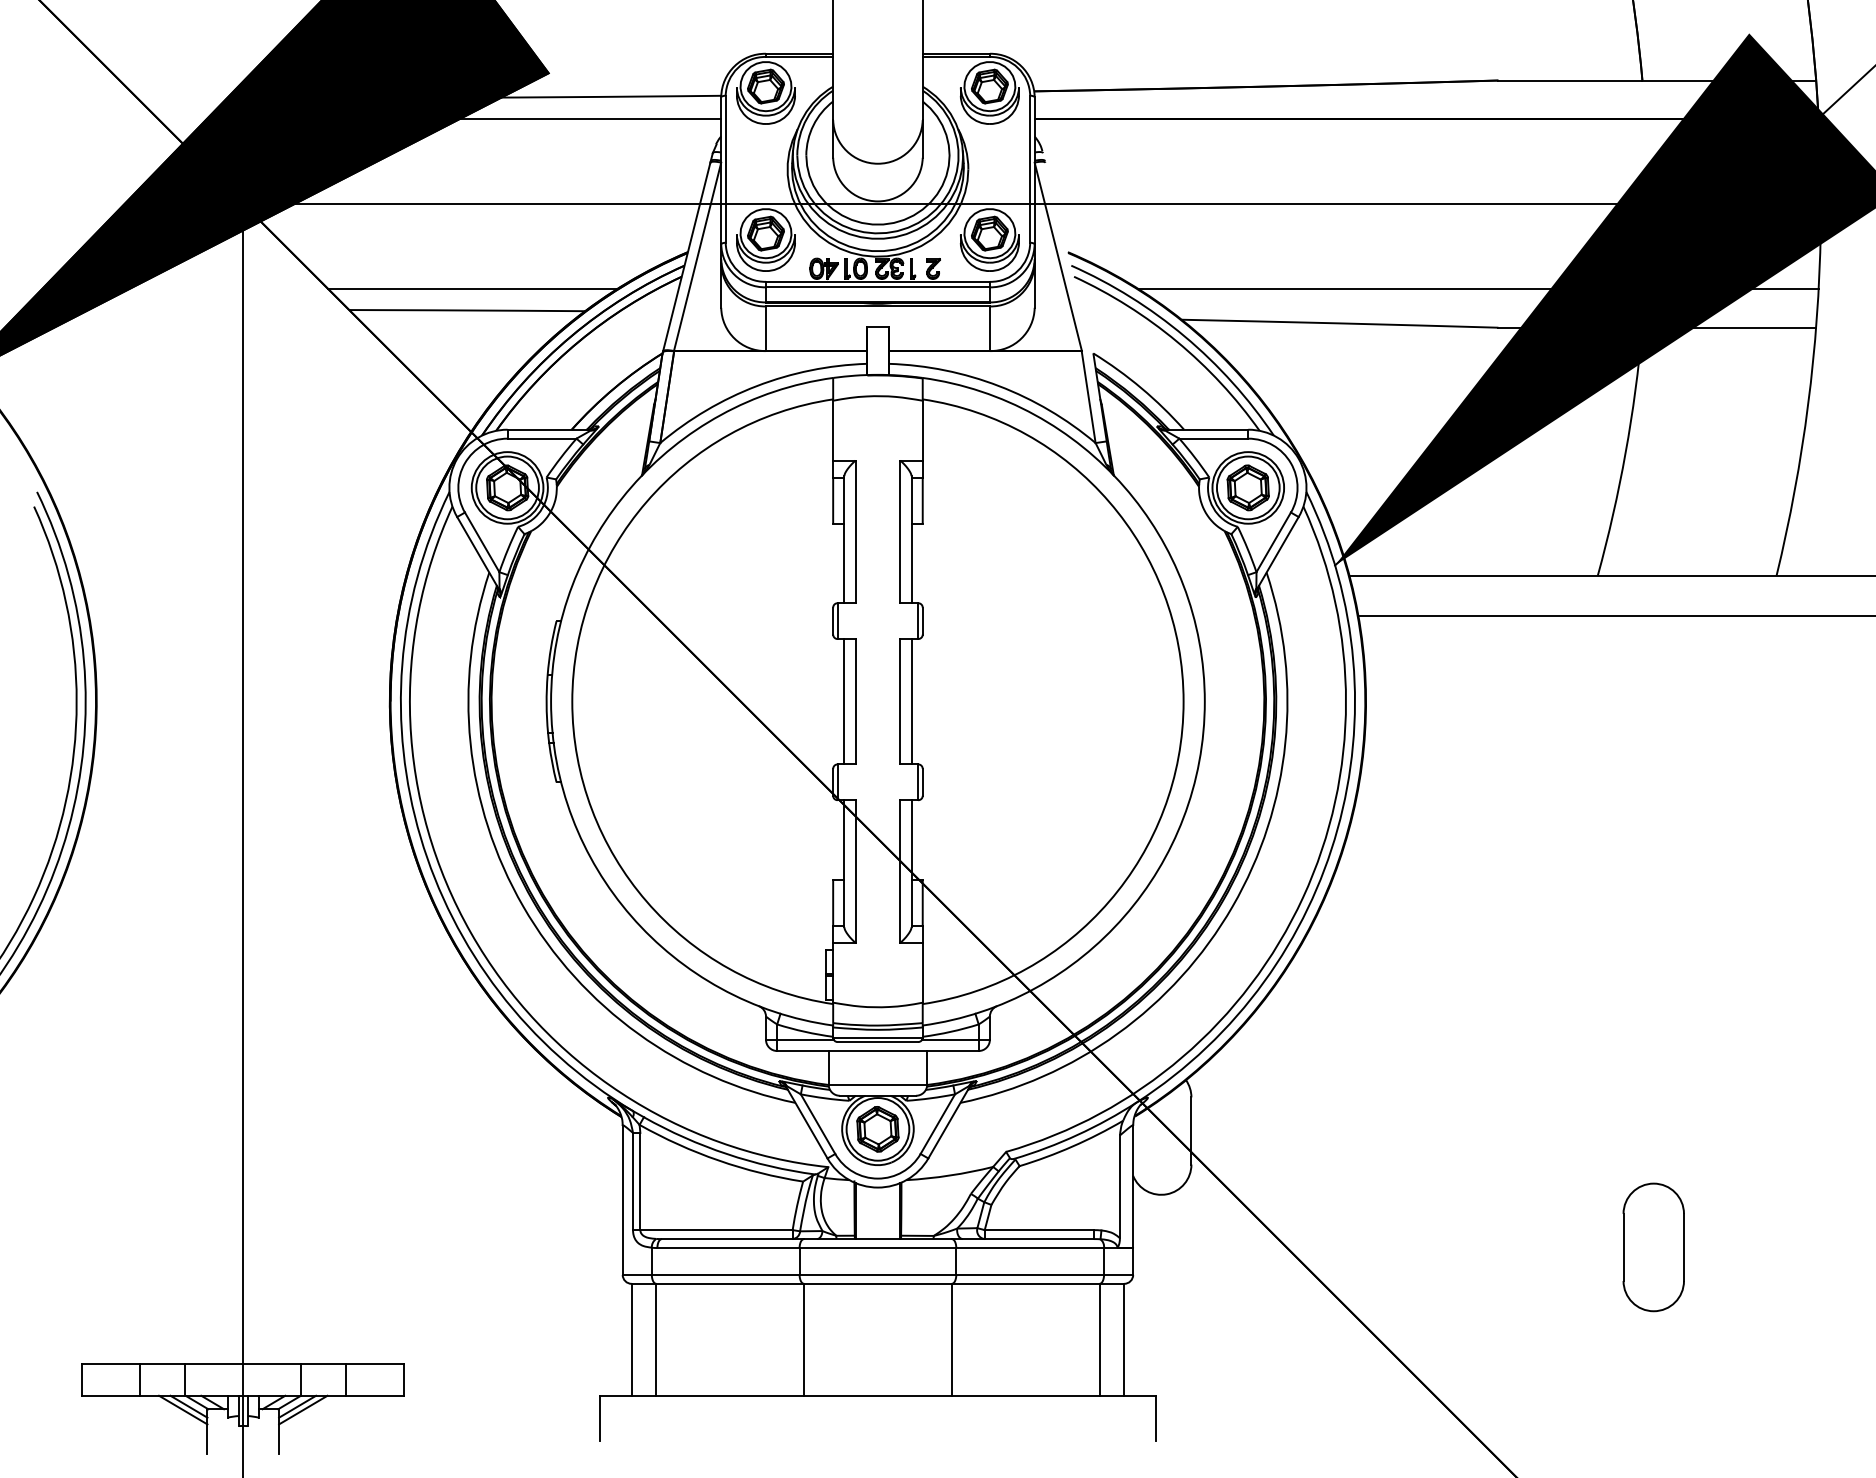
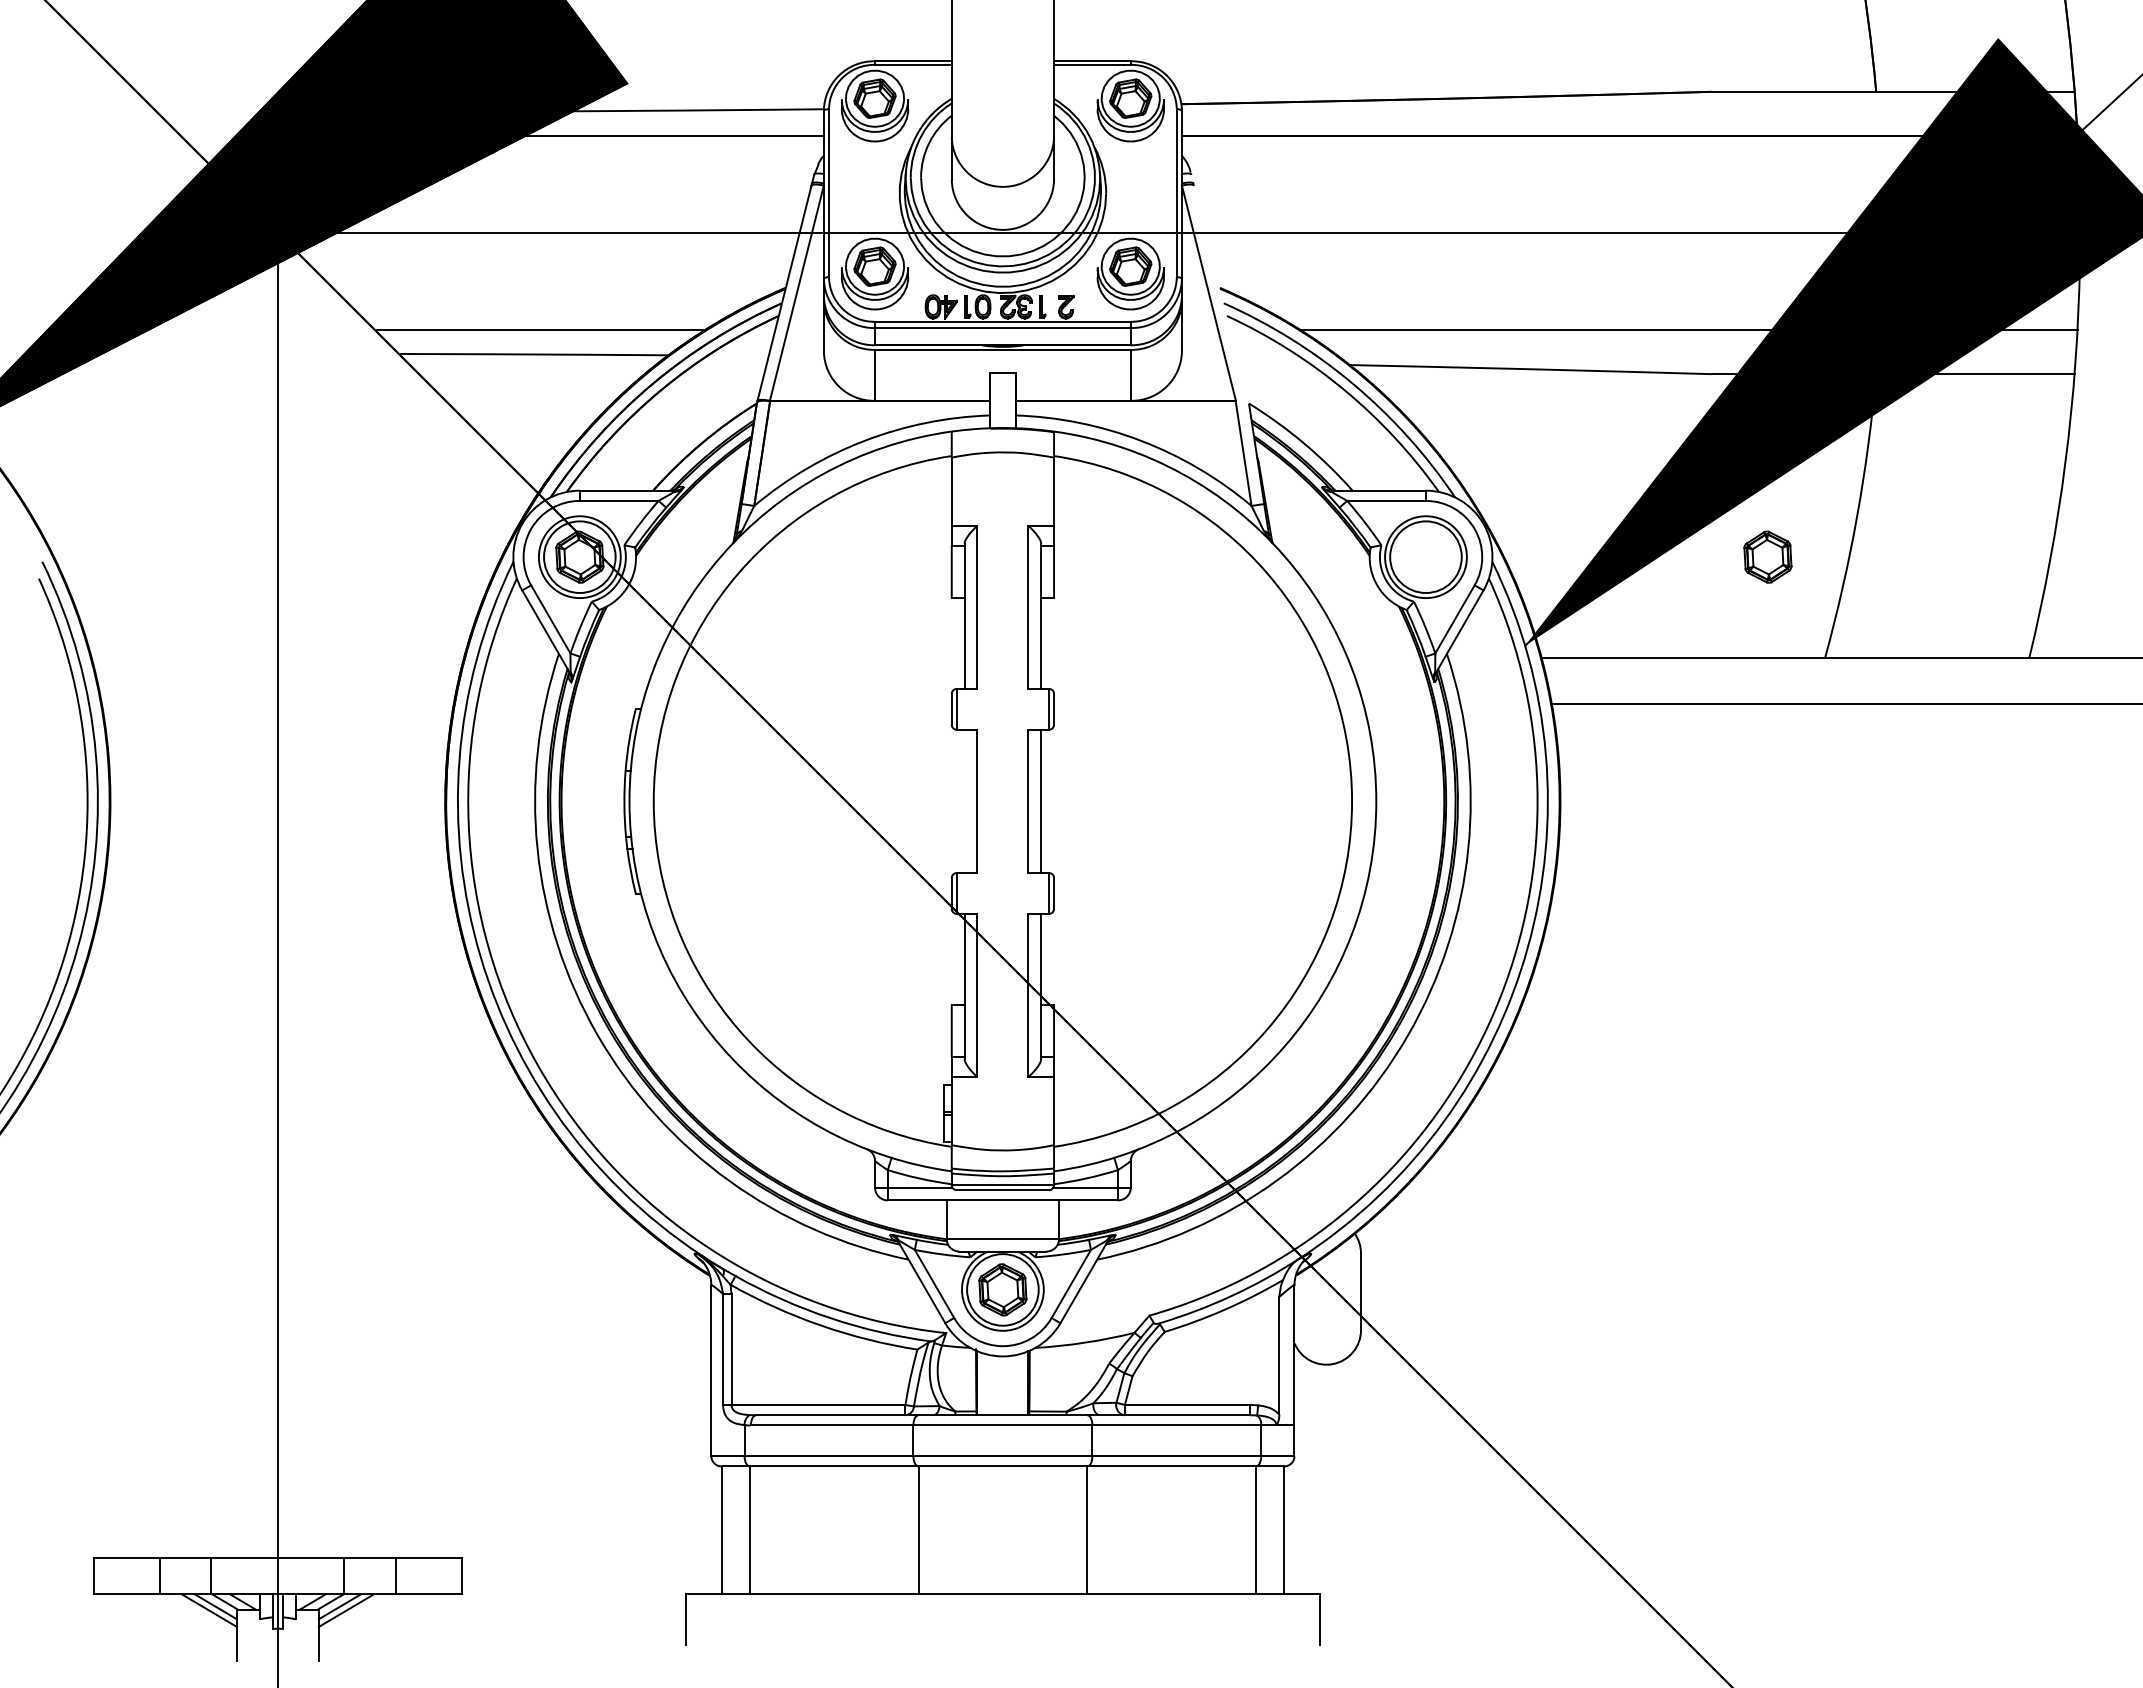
part: (1247, 487) -> (1767, 556), moved
line: (844, 701) -> (964, 801), removed
part: (1653, 1247) -> (1888, 1424), removed

